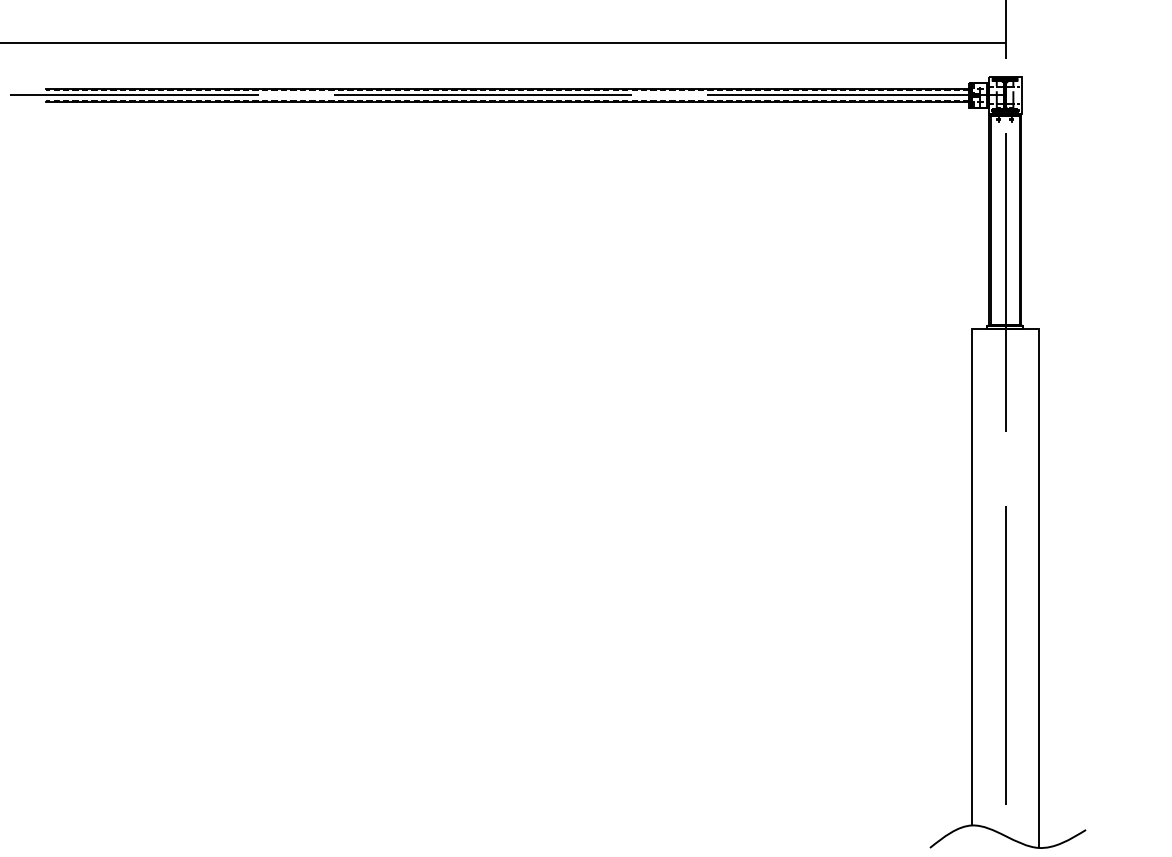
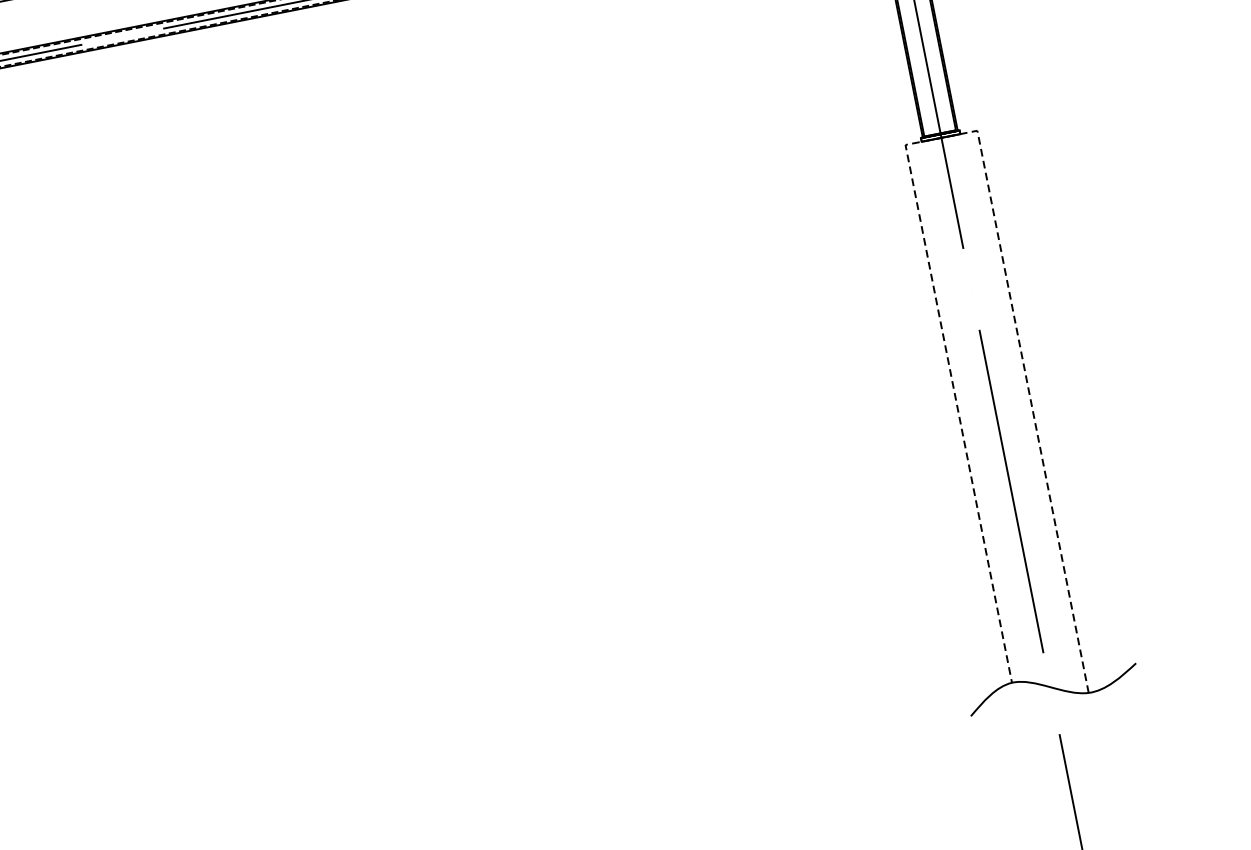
line: (1015, 329) -> (952, 136), solid -> dashed

